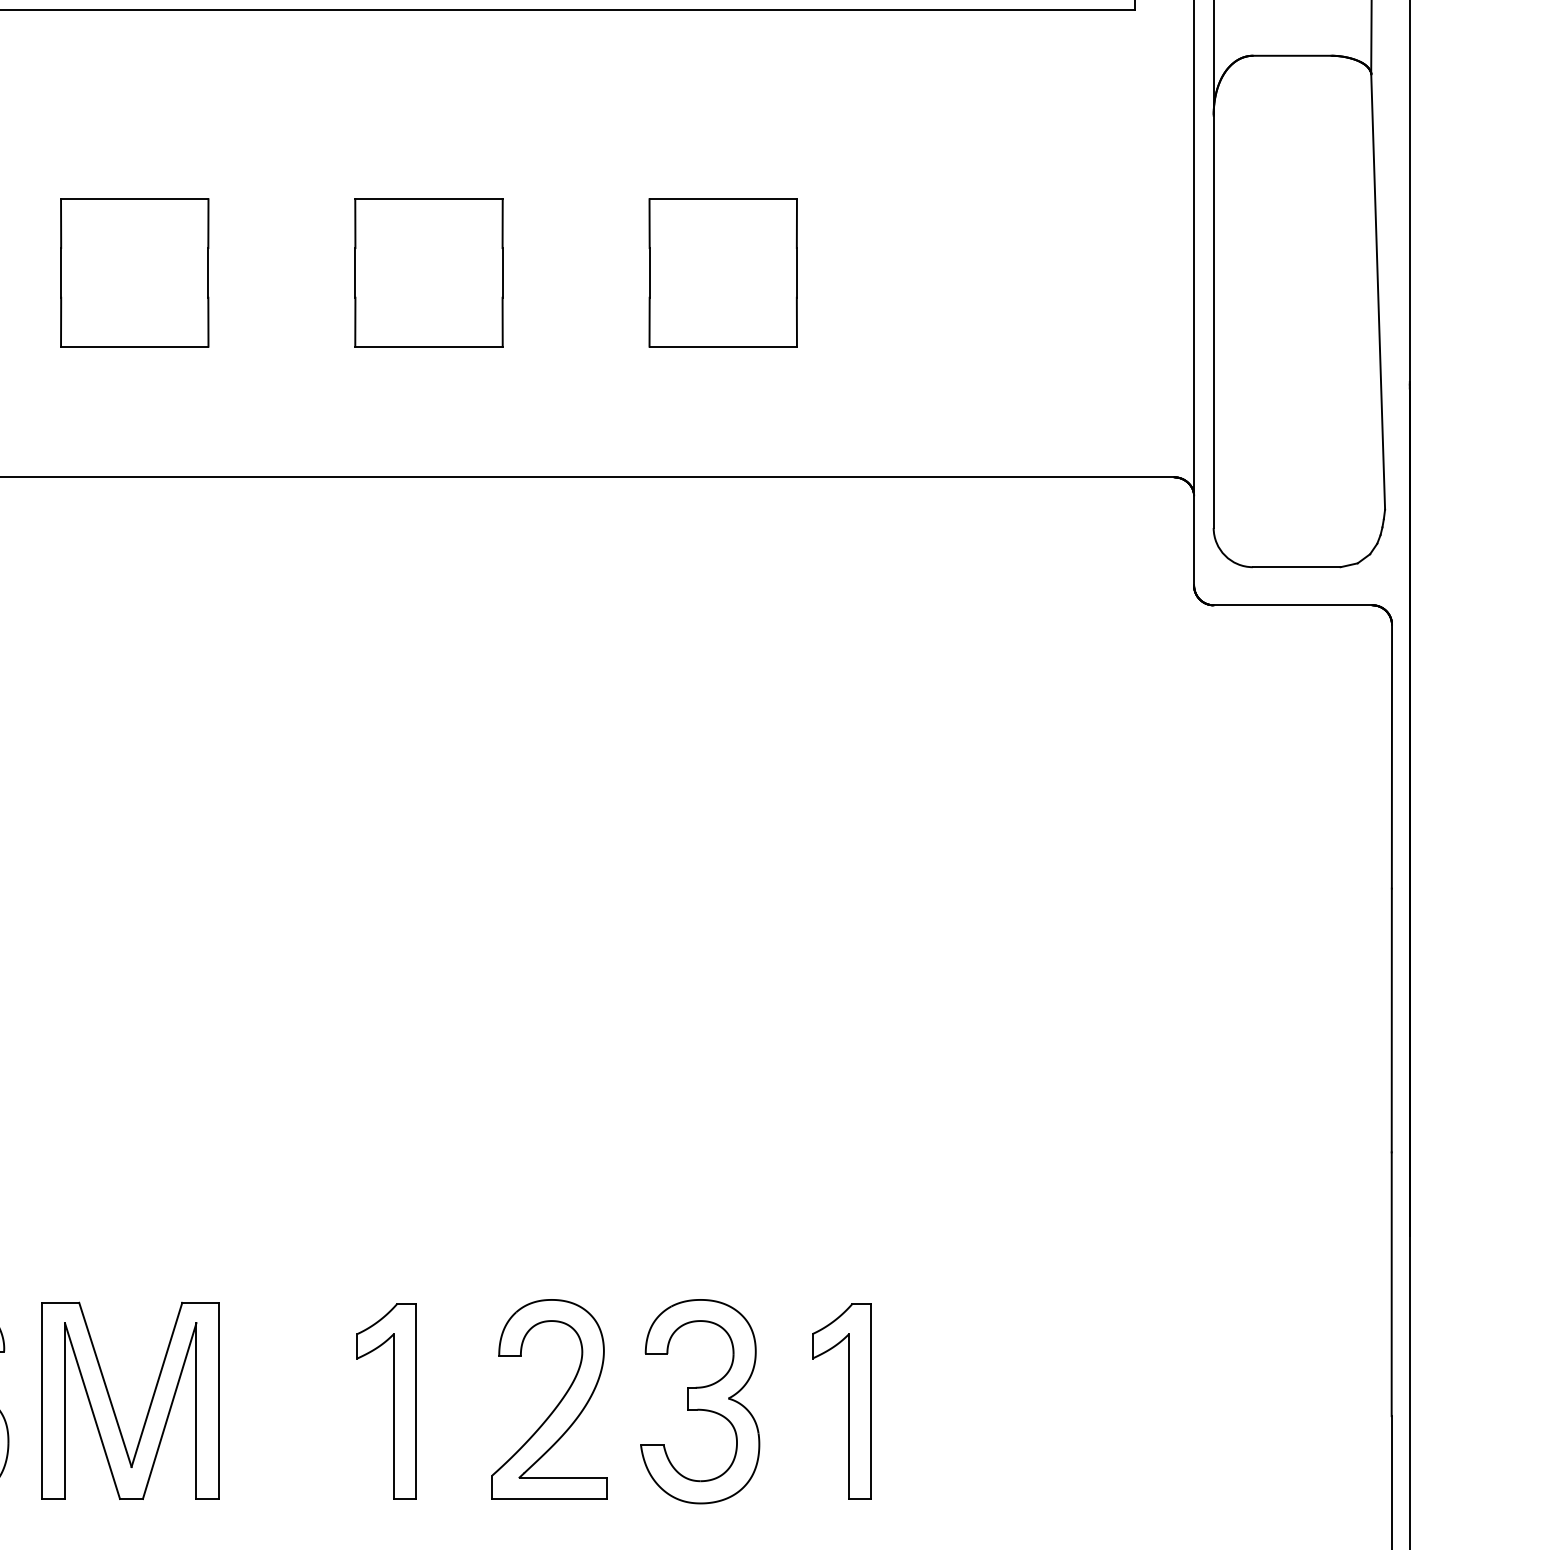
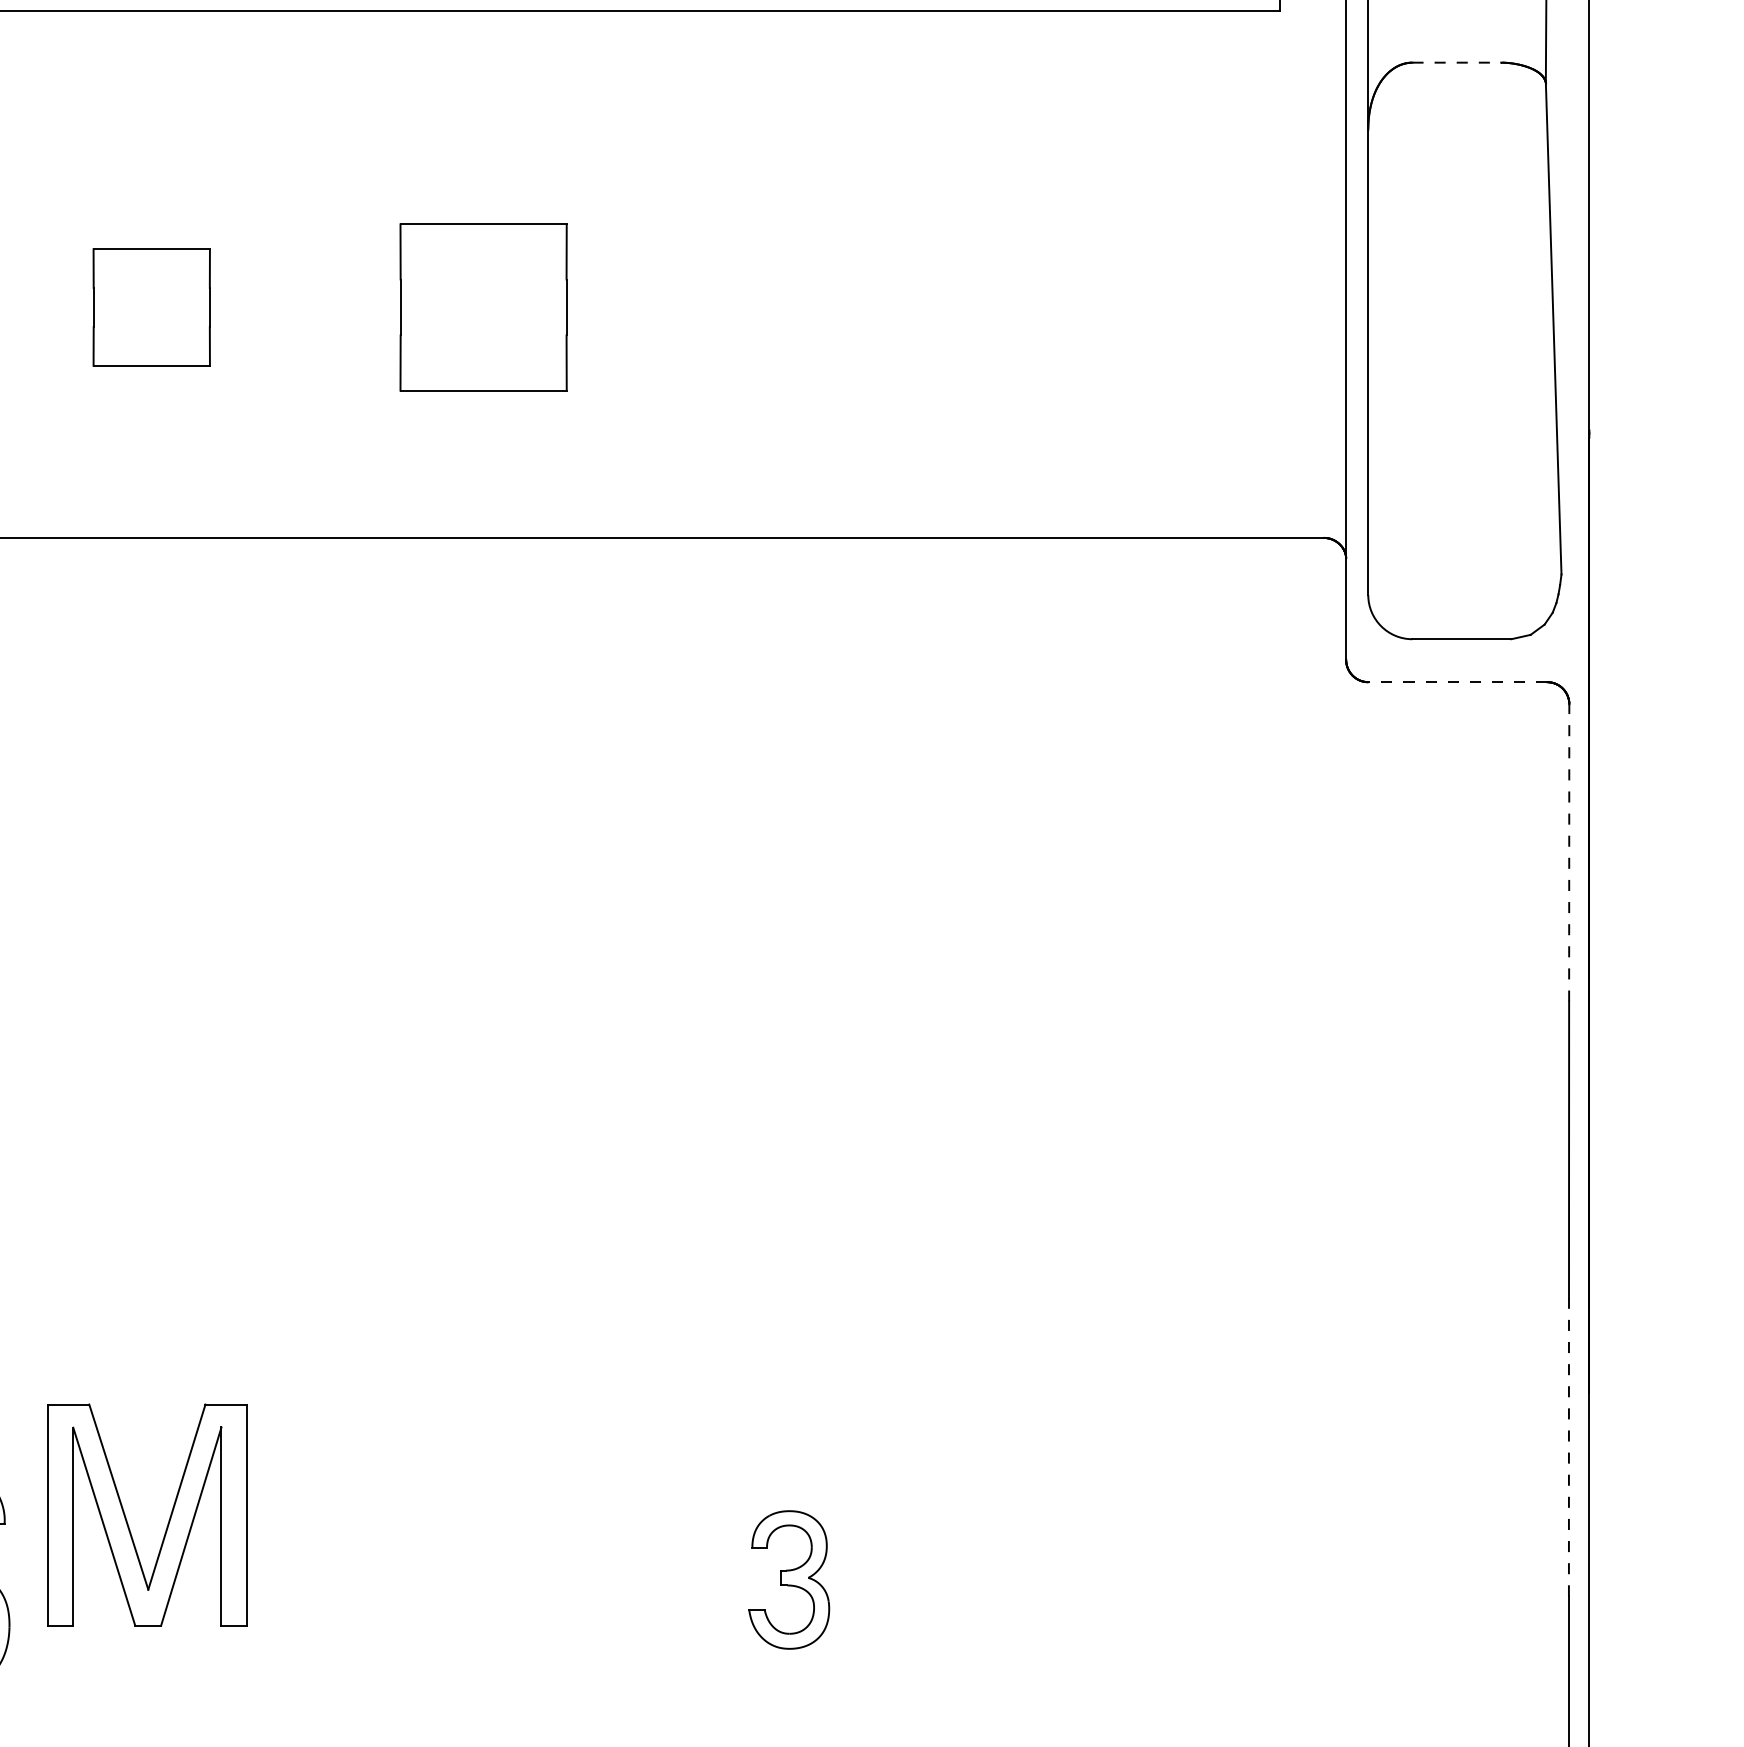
line: (1292, 55) -> (1457, 62), solid -> dashed
part: (134, 272) -> (151, 307), size x0.7
part: (723, 272) -> (815, 307), removed
line: (1292, 605) -> (1457, 682), solid -> dashed
line: (1392, 756) -> (1569, 852), solid -> dashed
line: (1391, 1284) -> (1568, 1447), solid -> dashed
part: (393, 1401) -> (443, 1579), removed
part: (699, 1401) -> (788, 1579), size x0.6
part: (848, 1401) -> (956, 1579), removed
part: (113, 1405) -> (127, 1520), moved
part: (556, 1405) -> (627, 1584), removed

